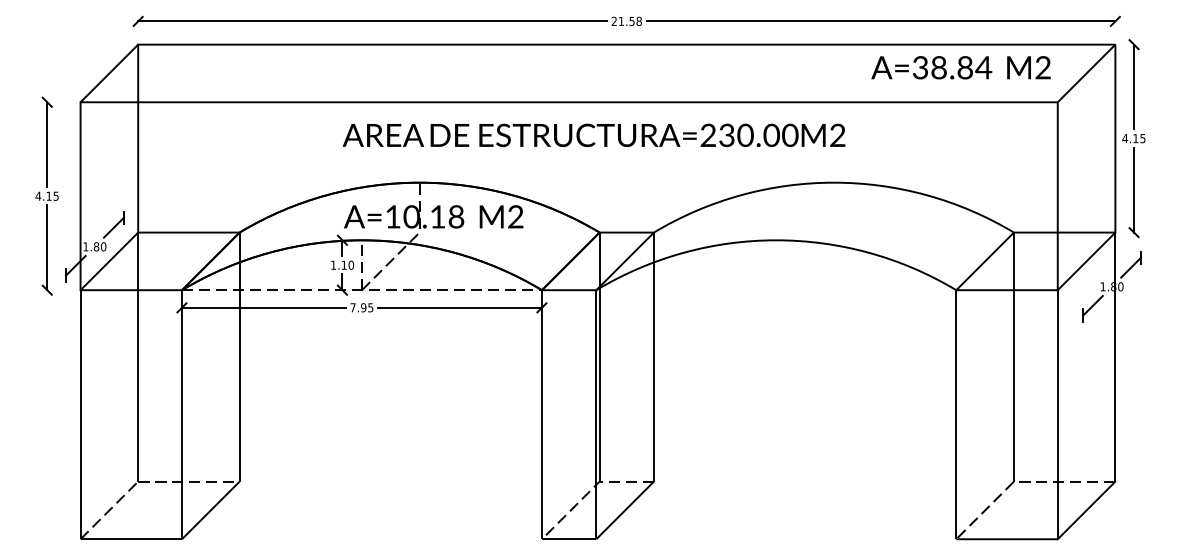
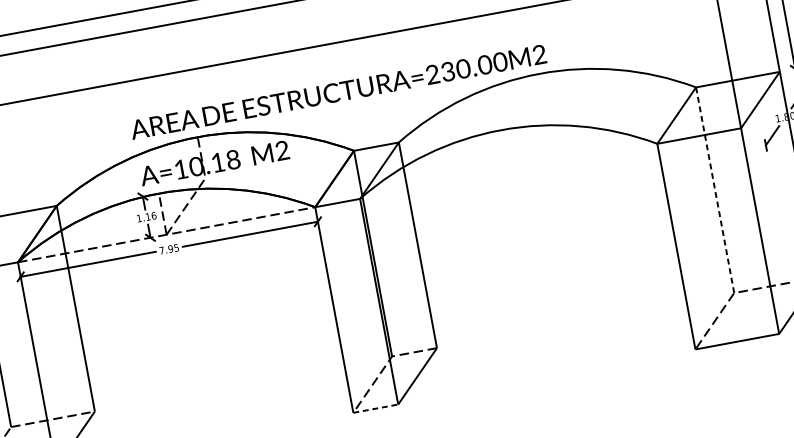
text: (593, 135) -> (337, 92), moved
text: (351, 264) -> (154, 215), 1.10 -> 1.16
line: (1013, 357) -> (714, 190), solid -> dashed
line: (569, 539) -> (376, 408), solid -> dashed

